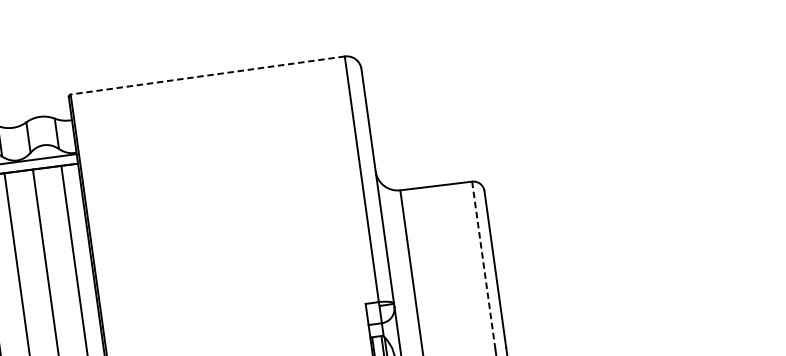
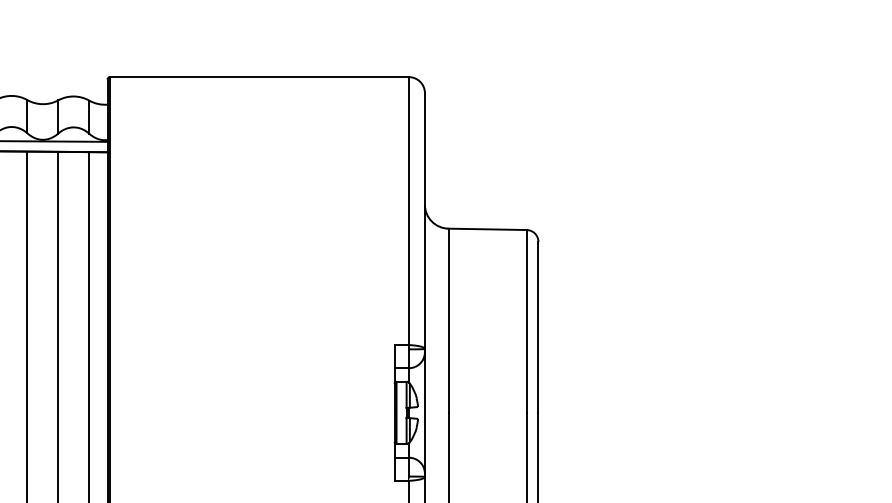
line: (207, 75) -> (259, 77), dashed -> solid
line: (483, 265) -> (526, 321), dashed -> solid

